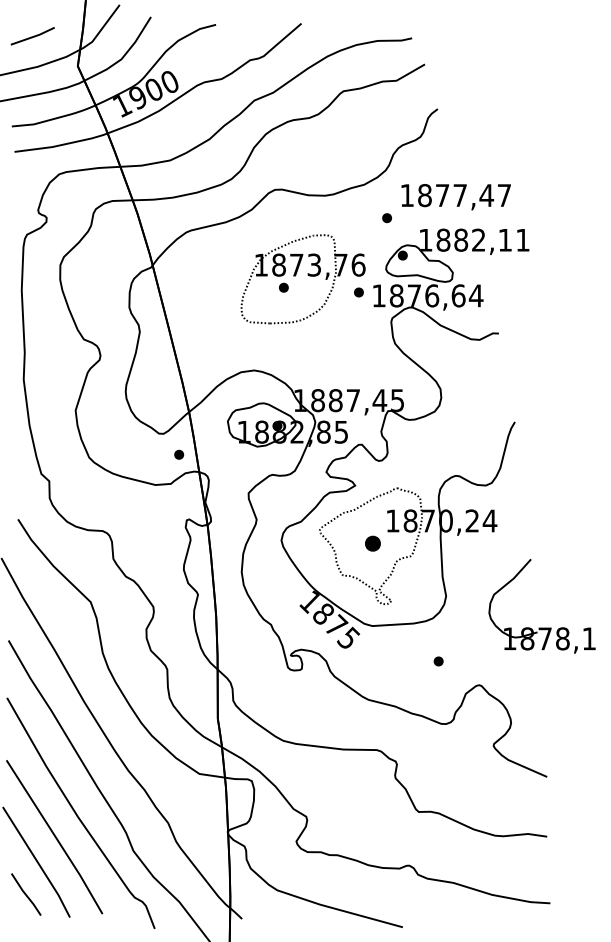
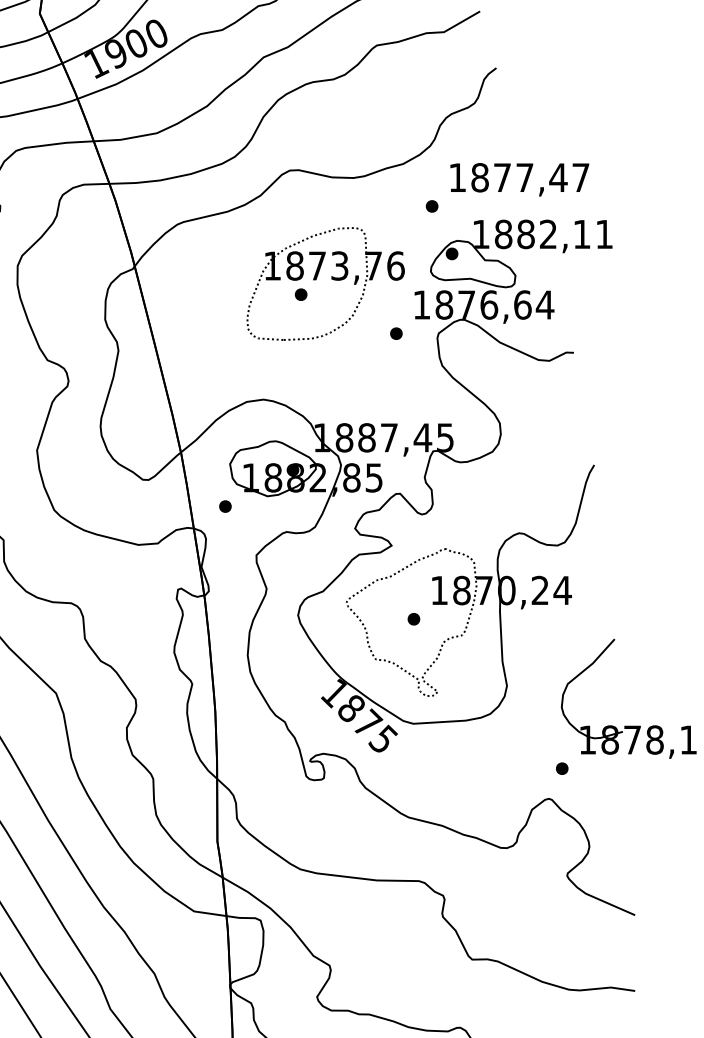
part: (358, 292) -> (395, 333), moved
part: (179, 454) -> (225, 506), moved
part: (372, 543) -> (413, 619), size x0.62
part: (438, 661) -> (561, 768), moved

